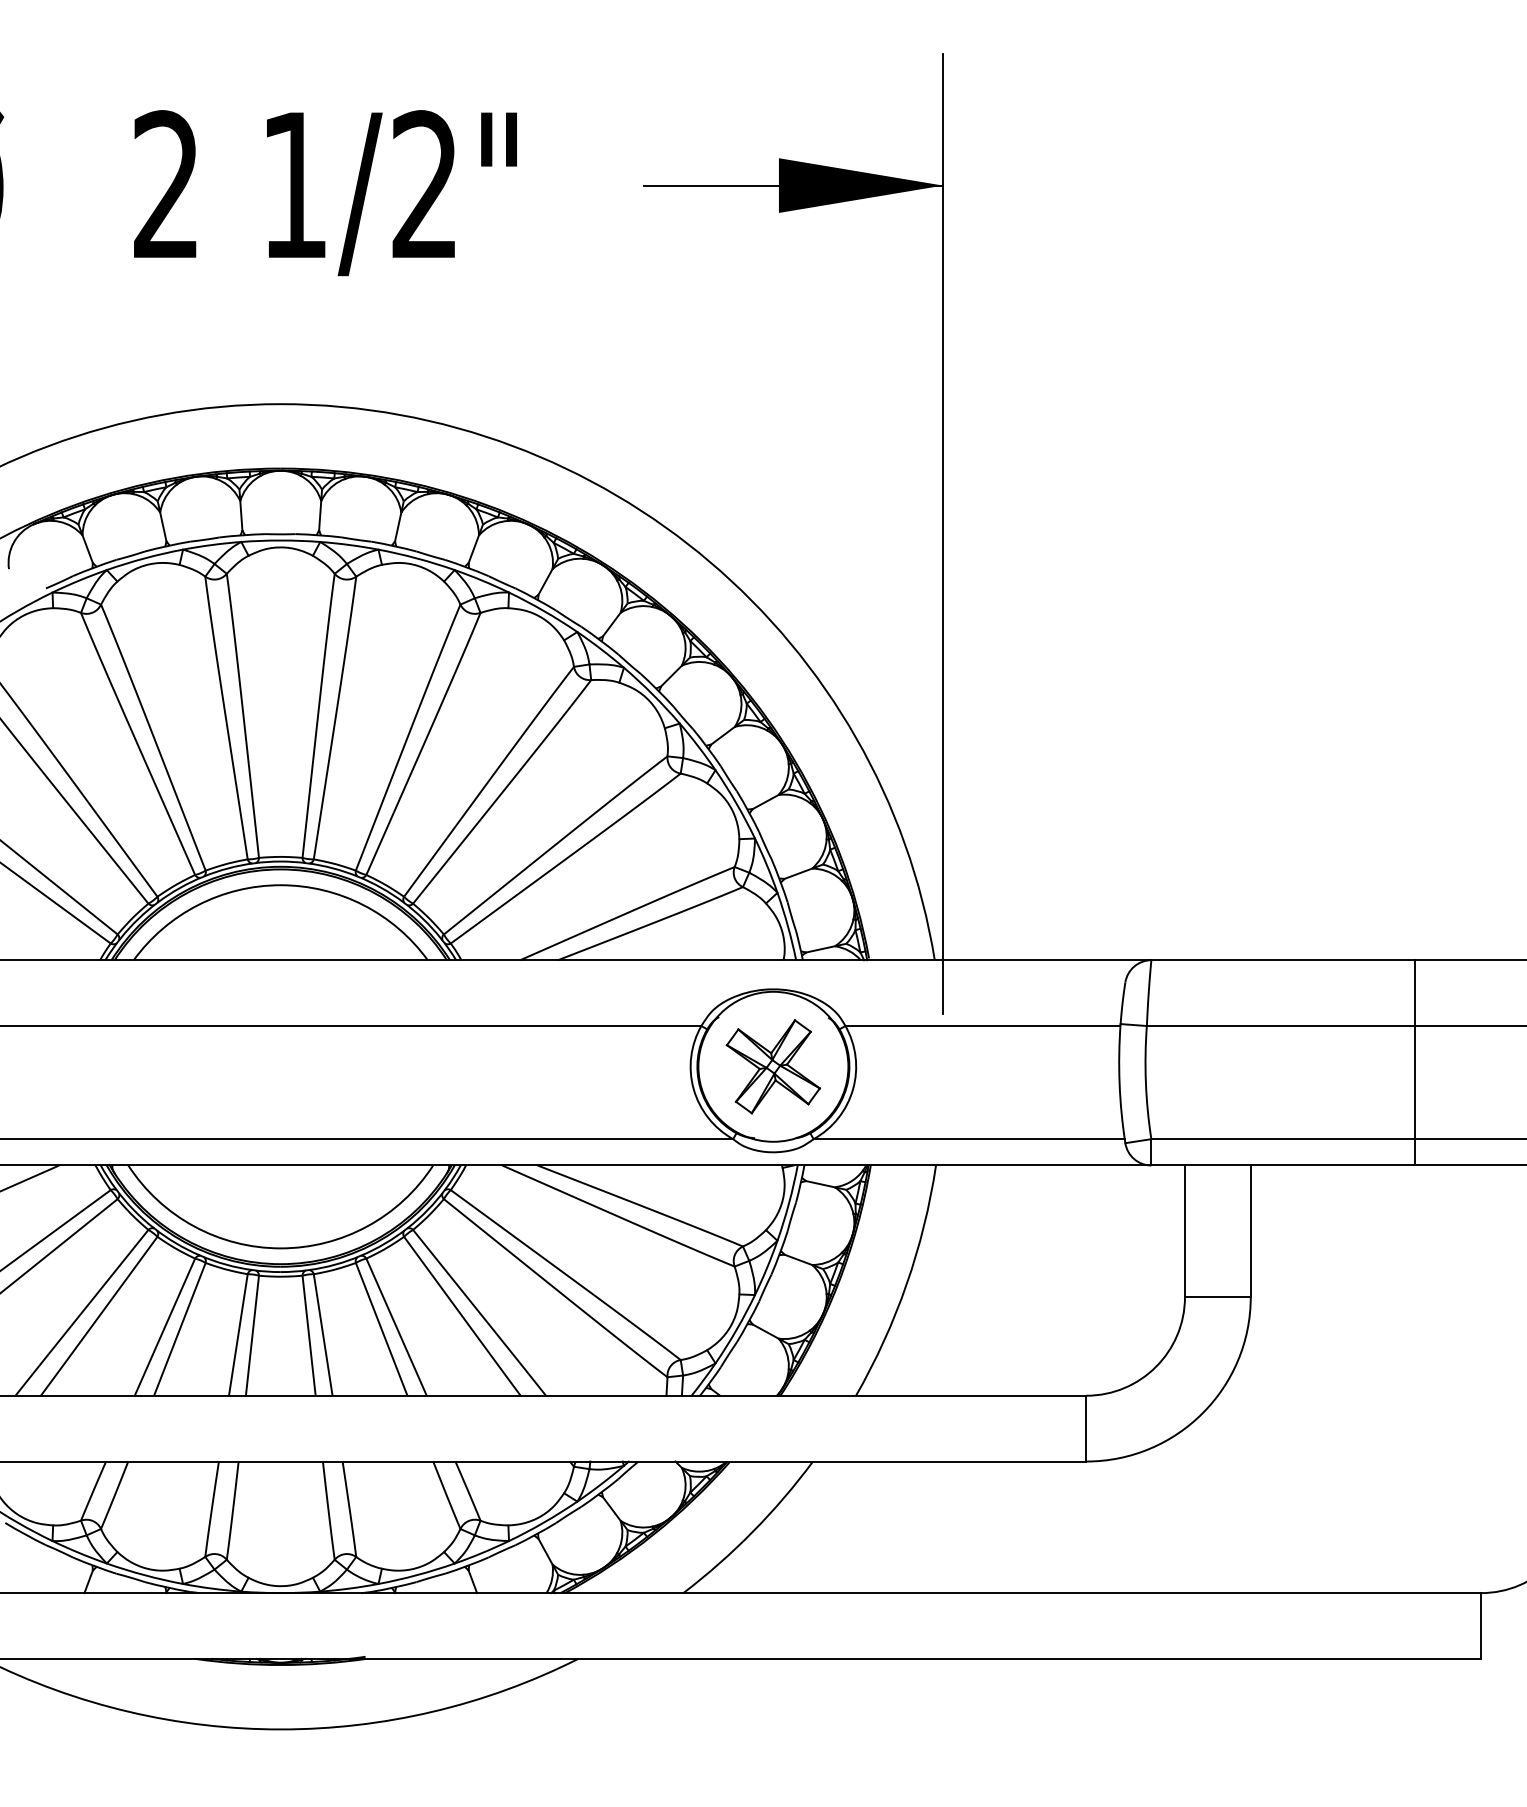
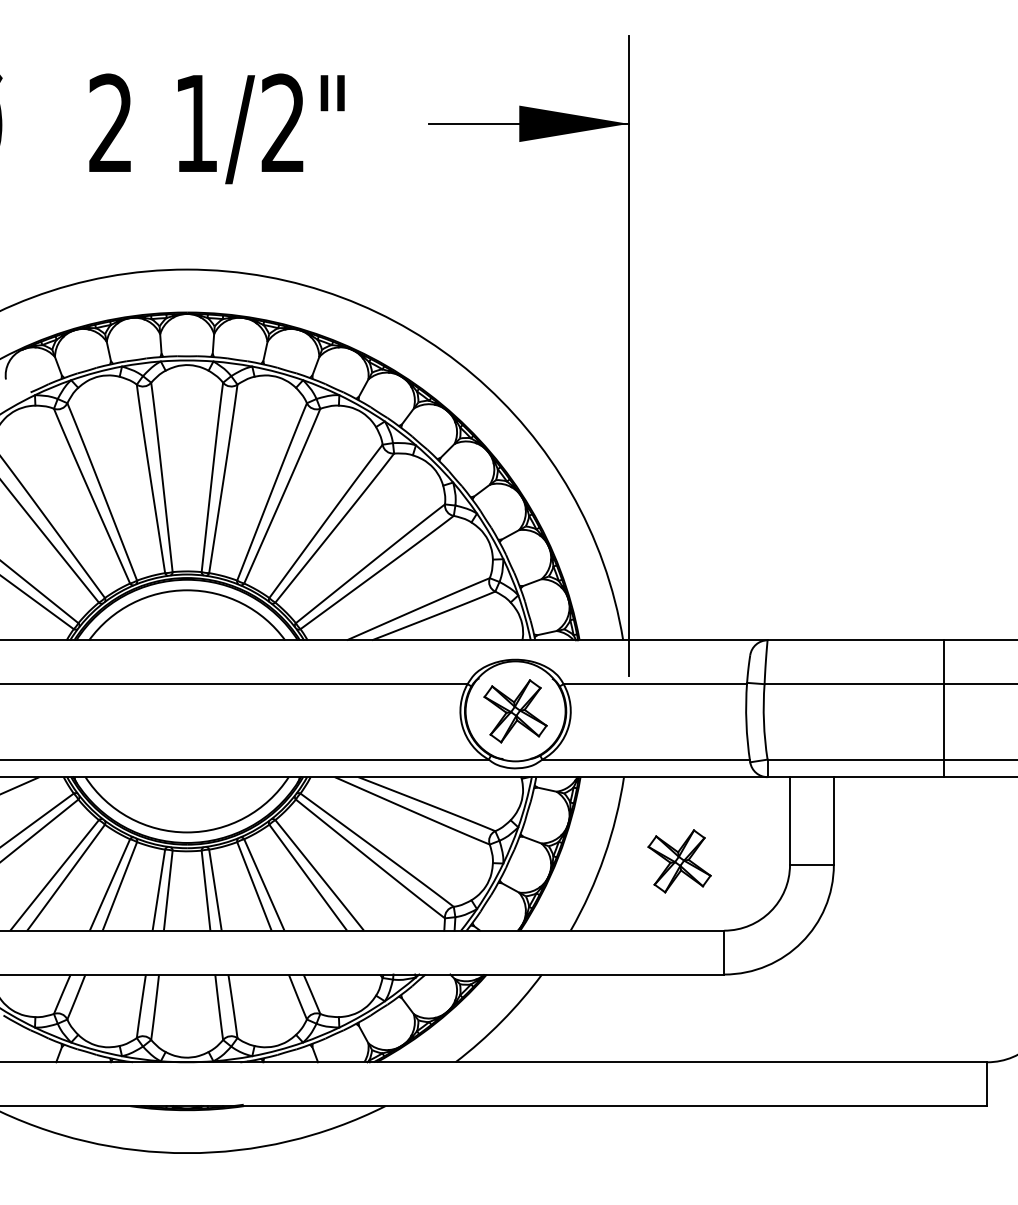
part: (1019, 1291) -> (679, 861), added

